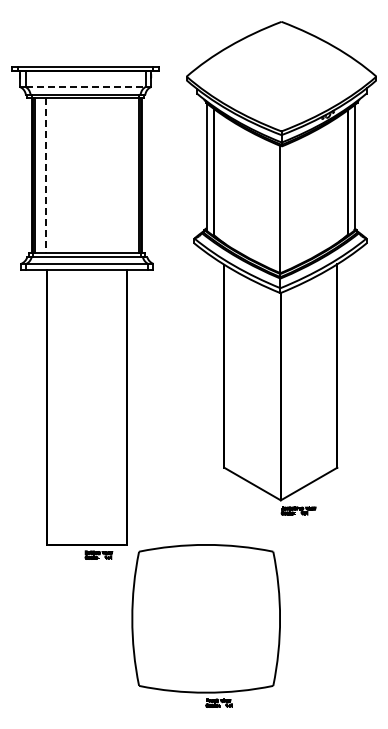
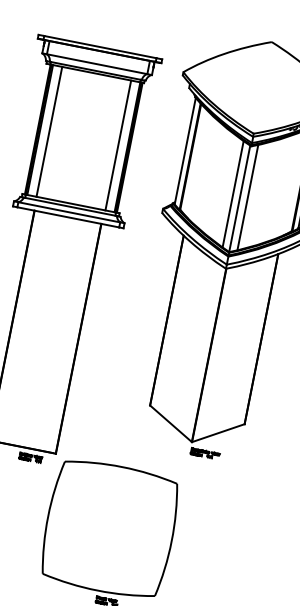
line: (86, 87) -> (97, 64), dashed -> solid
line: (46, 175) -> (49, 131), dashed -> solid
line: (128, 175) -> (118, 145), added
line: (271, 205) -> (233, 194), added
line: (289, 206) -> (247, 197), added

